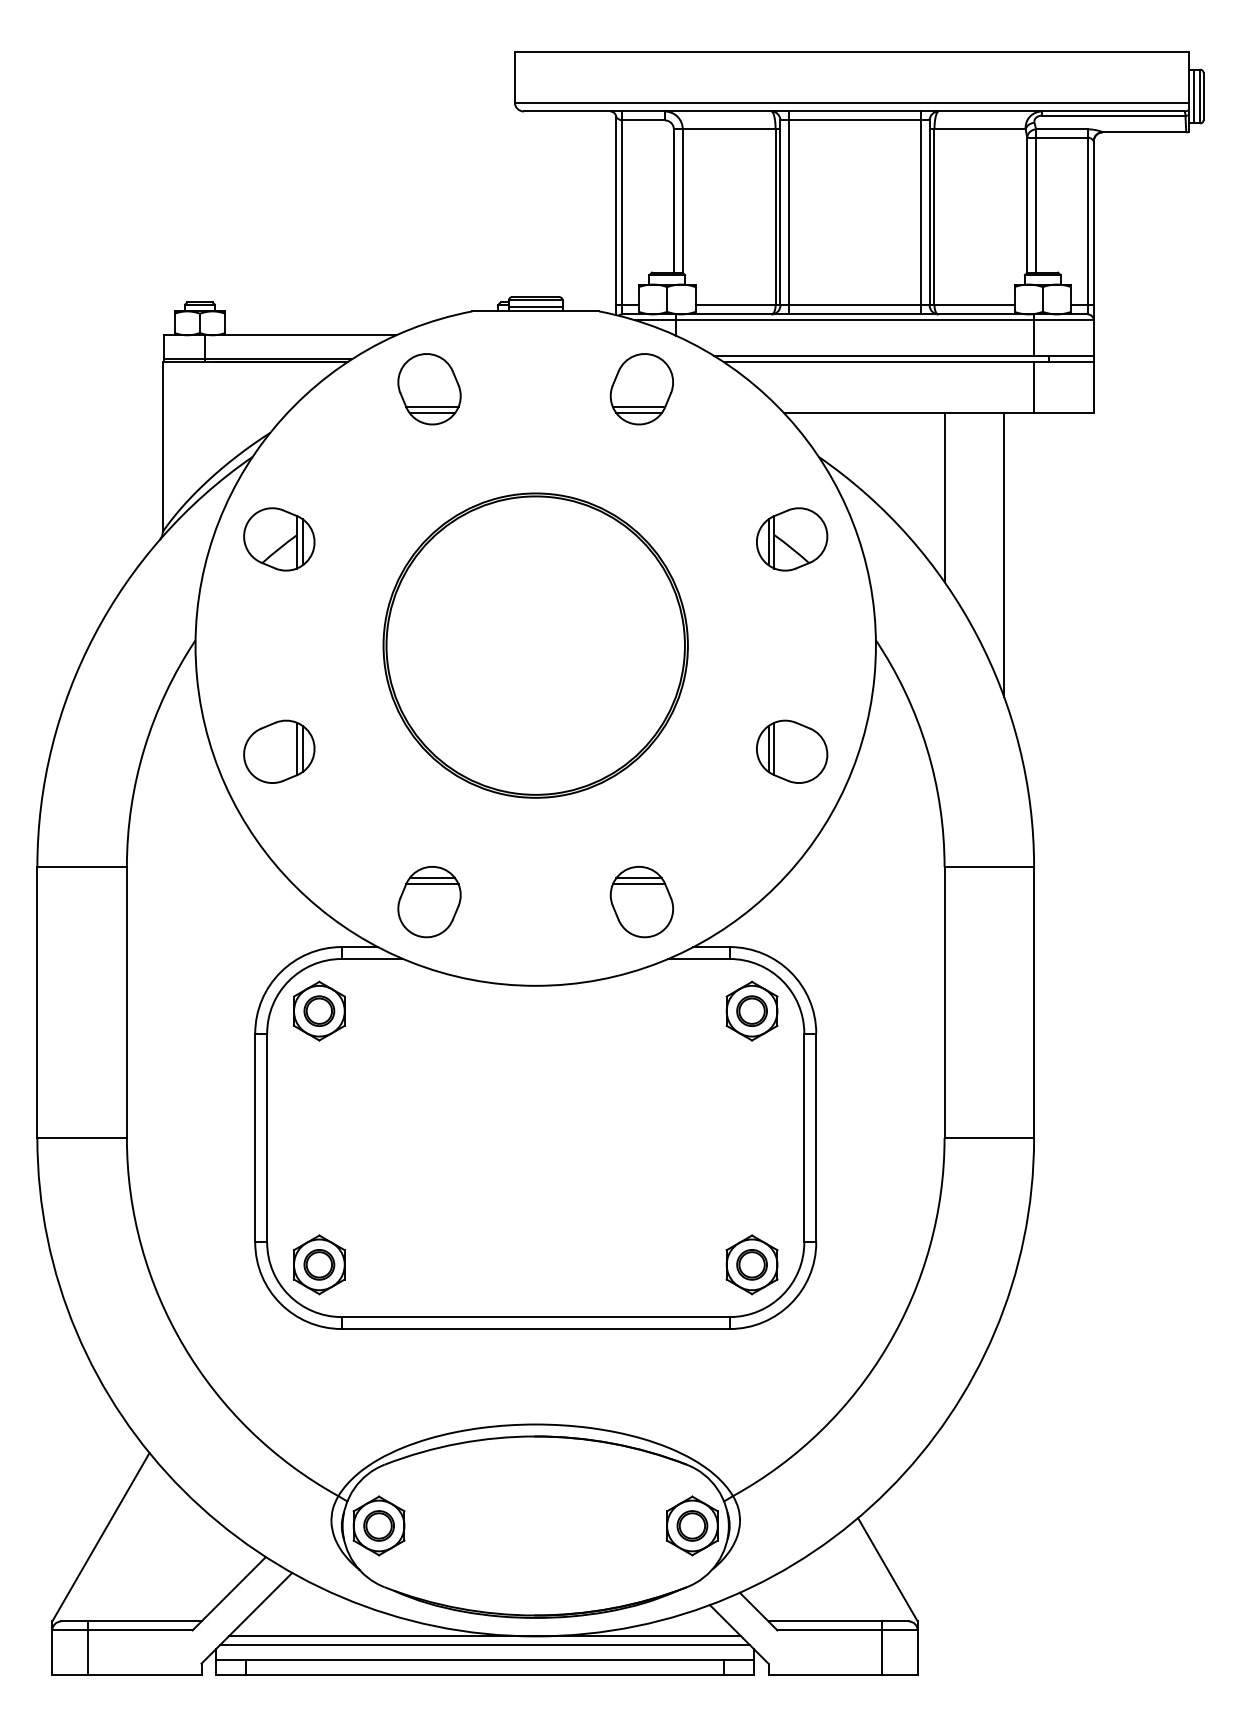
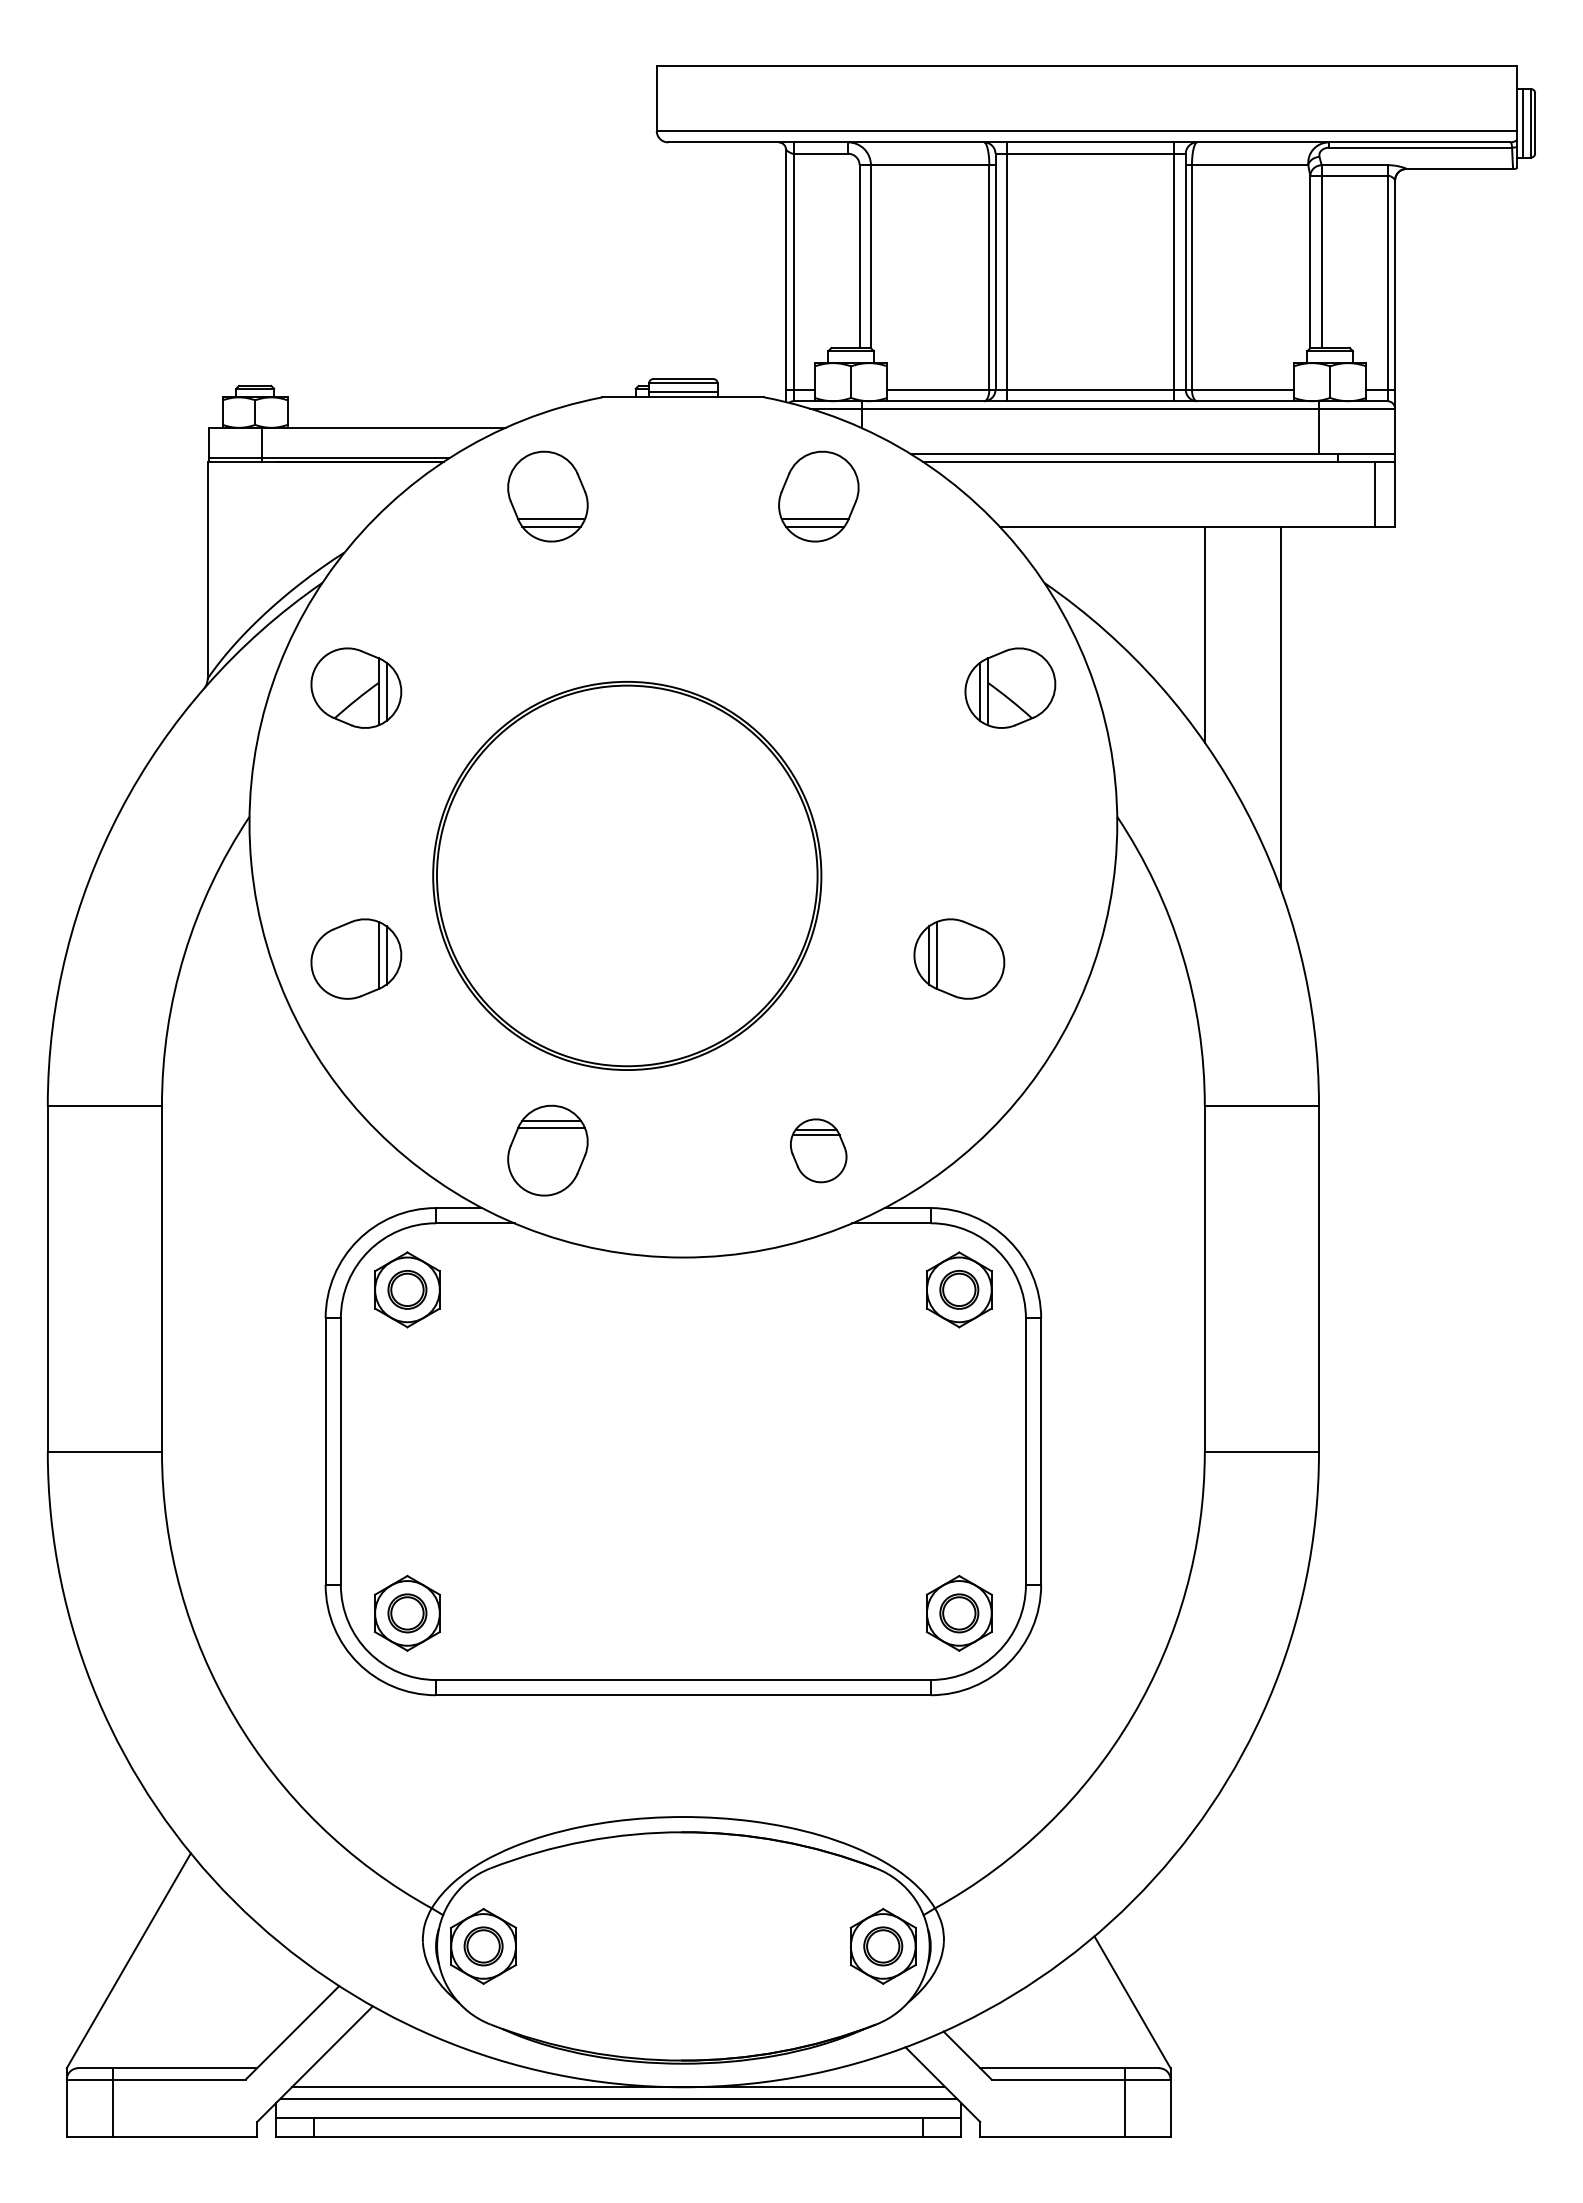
line: (1034, 387) -> (1375, 494), moved
part: (535, 645) -> (626, 875), moved
part: (792, 751) -> (959, 958), moved
part: (641, 902) -> (818, 1151), size x0.7

